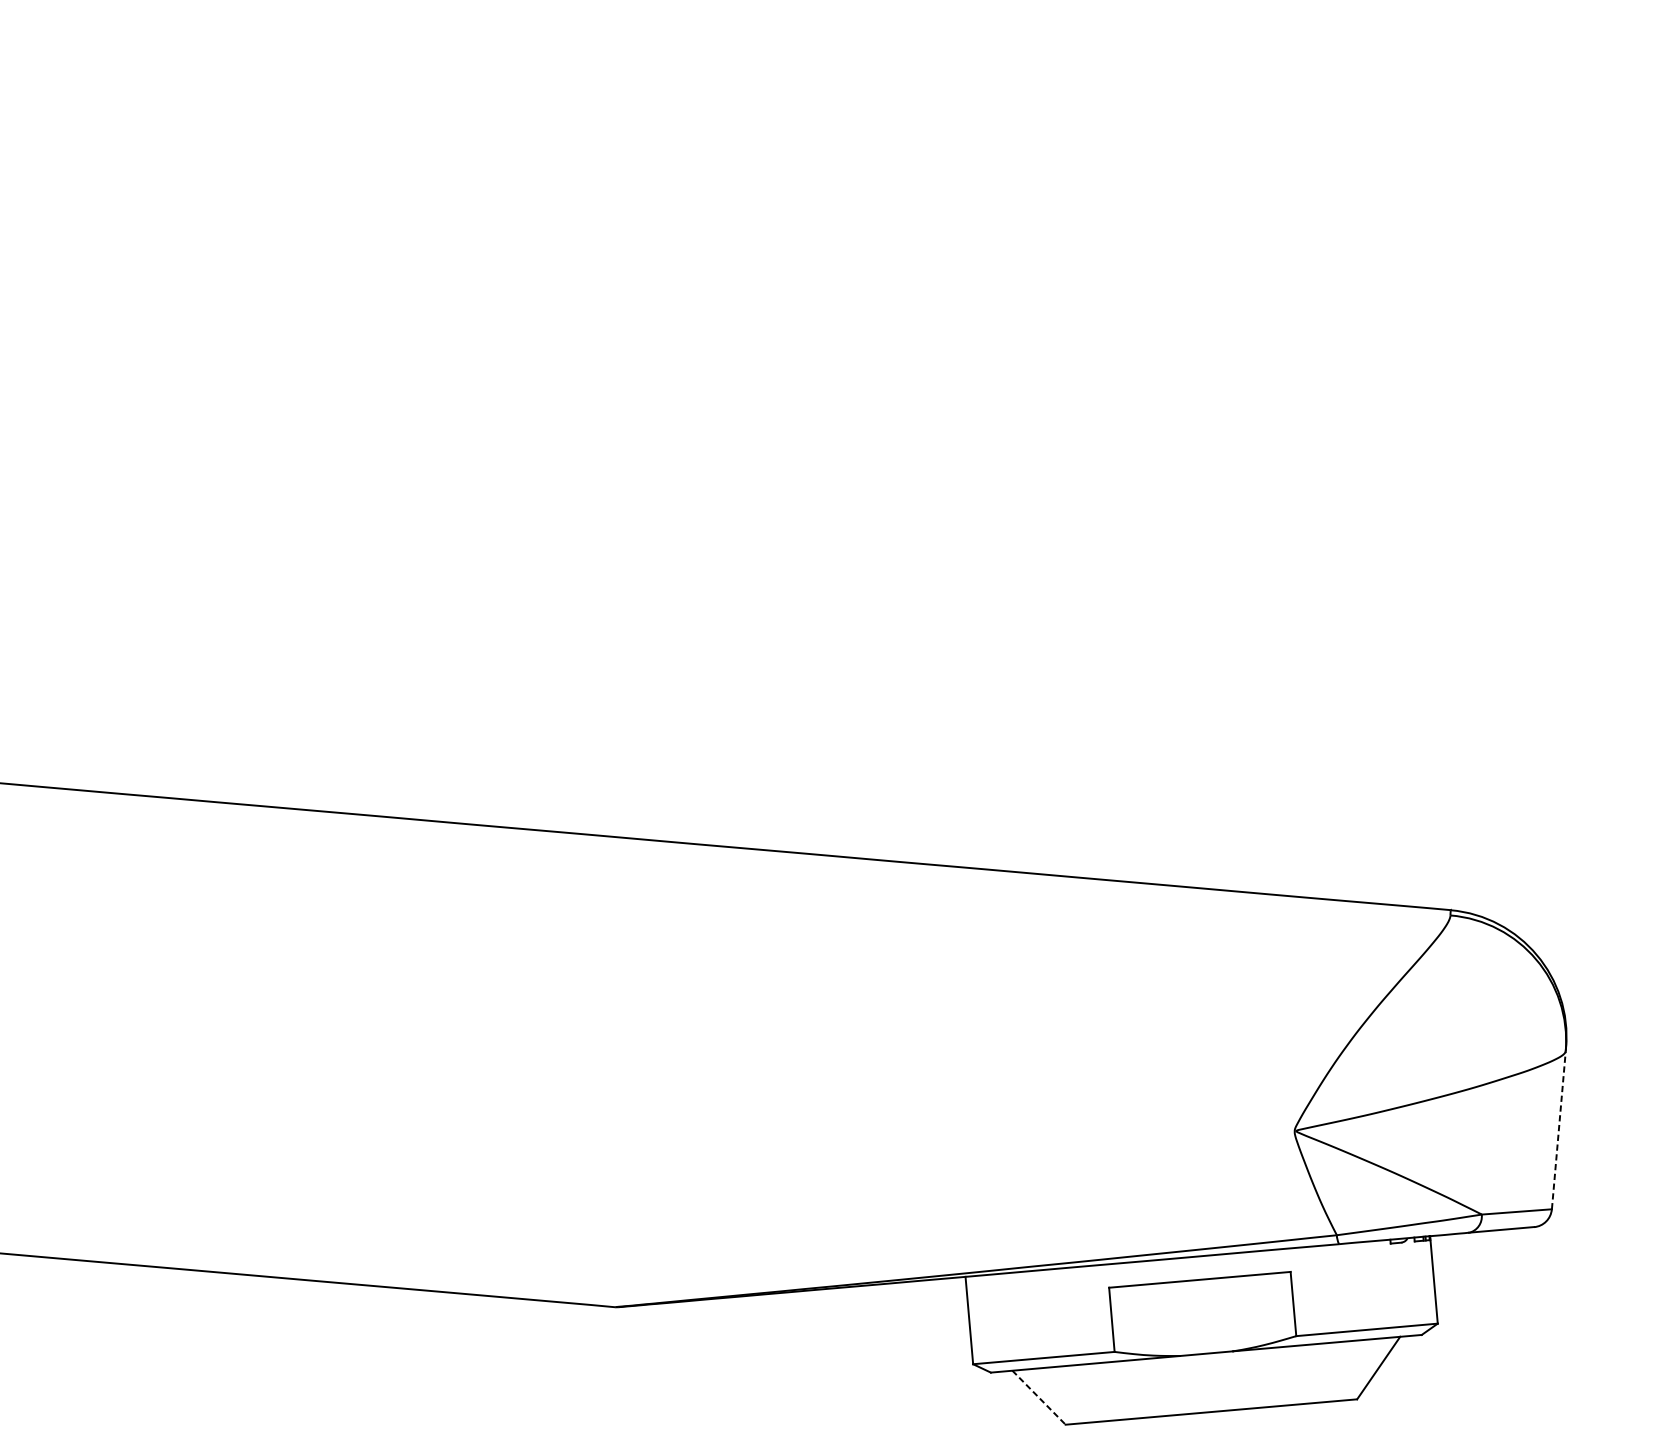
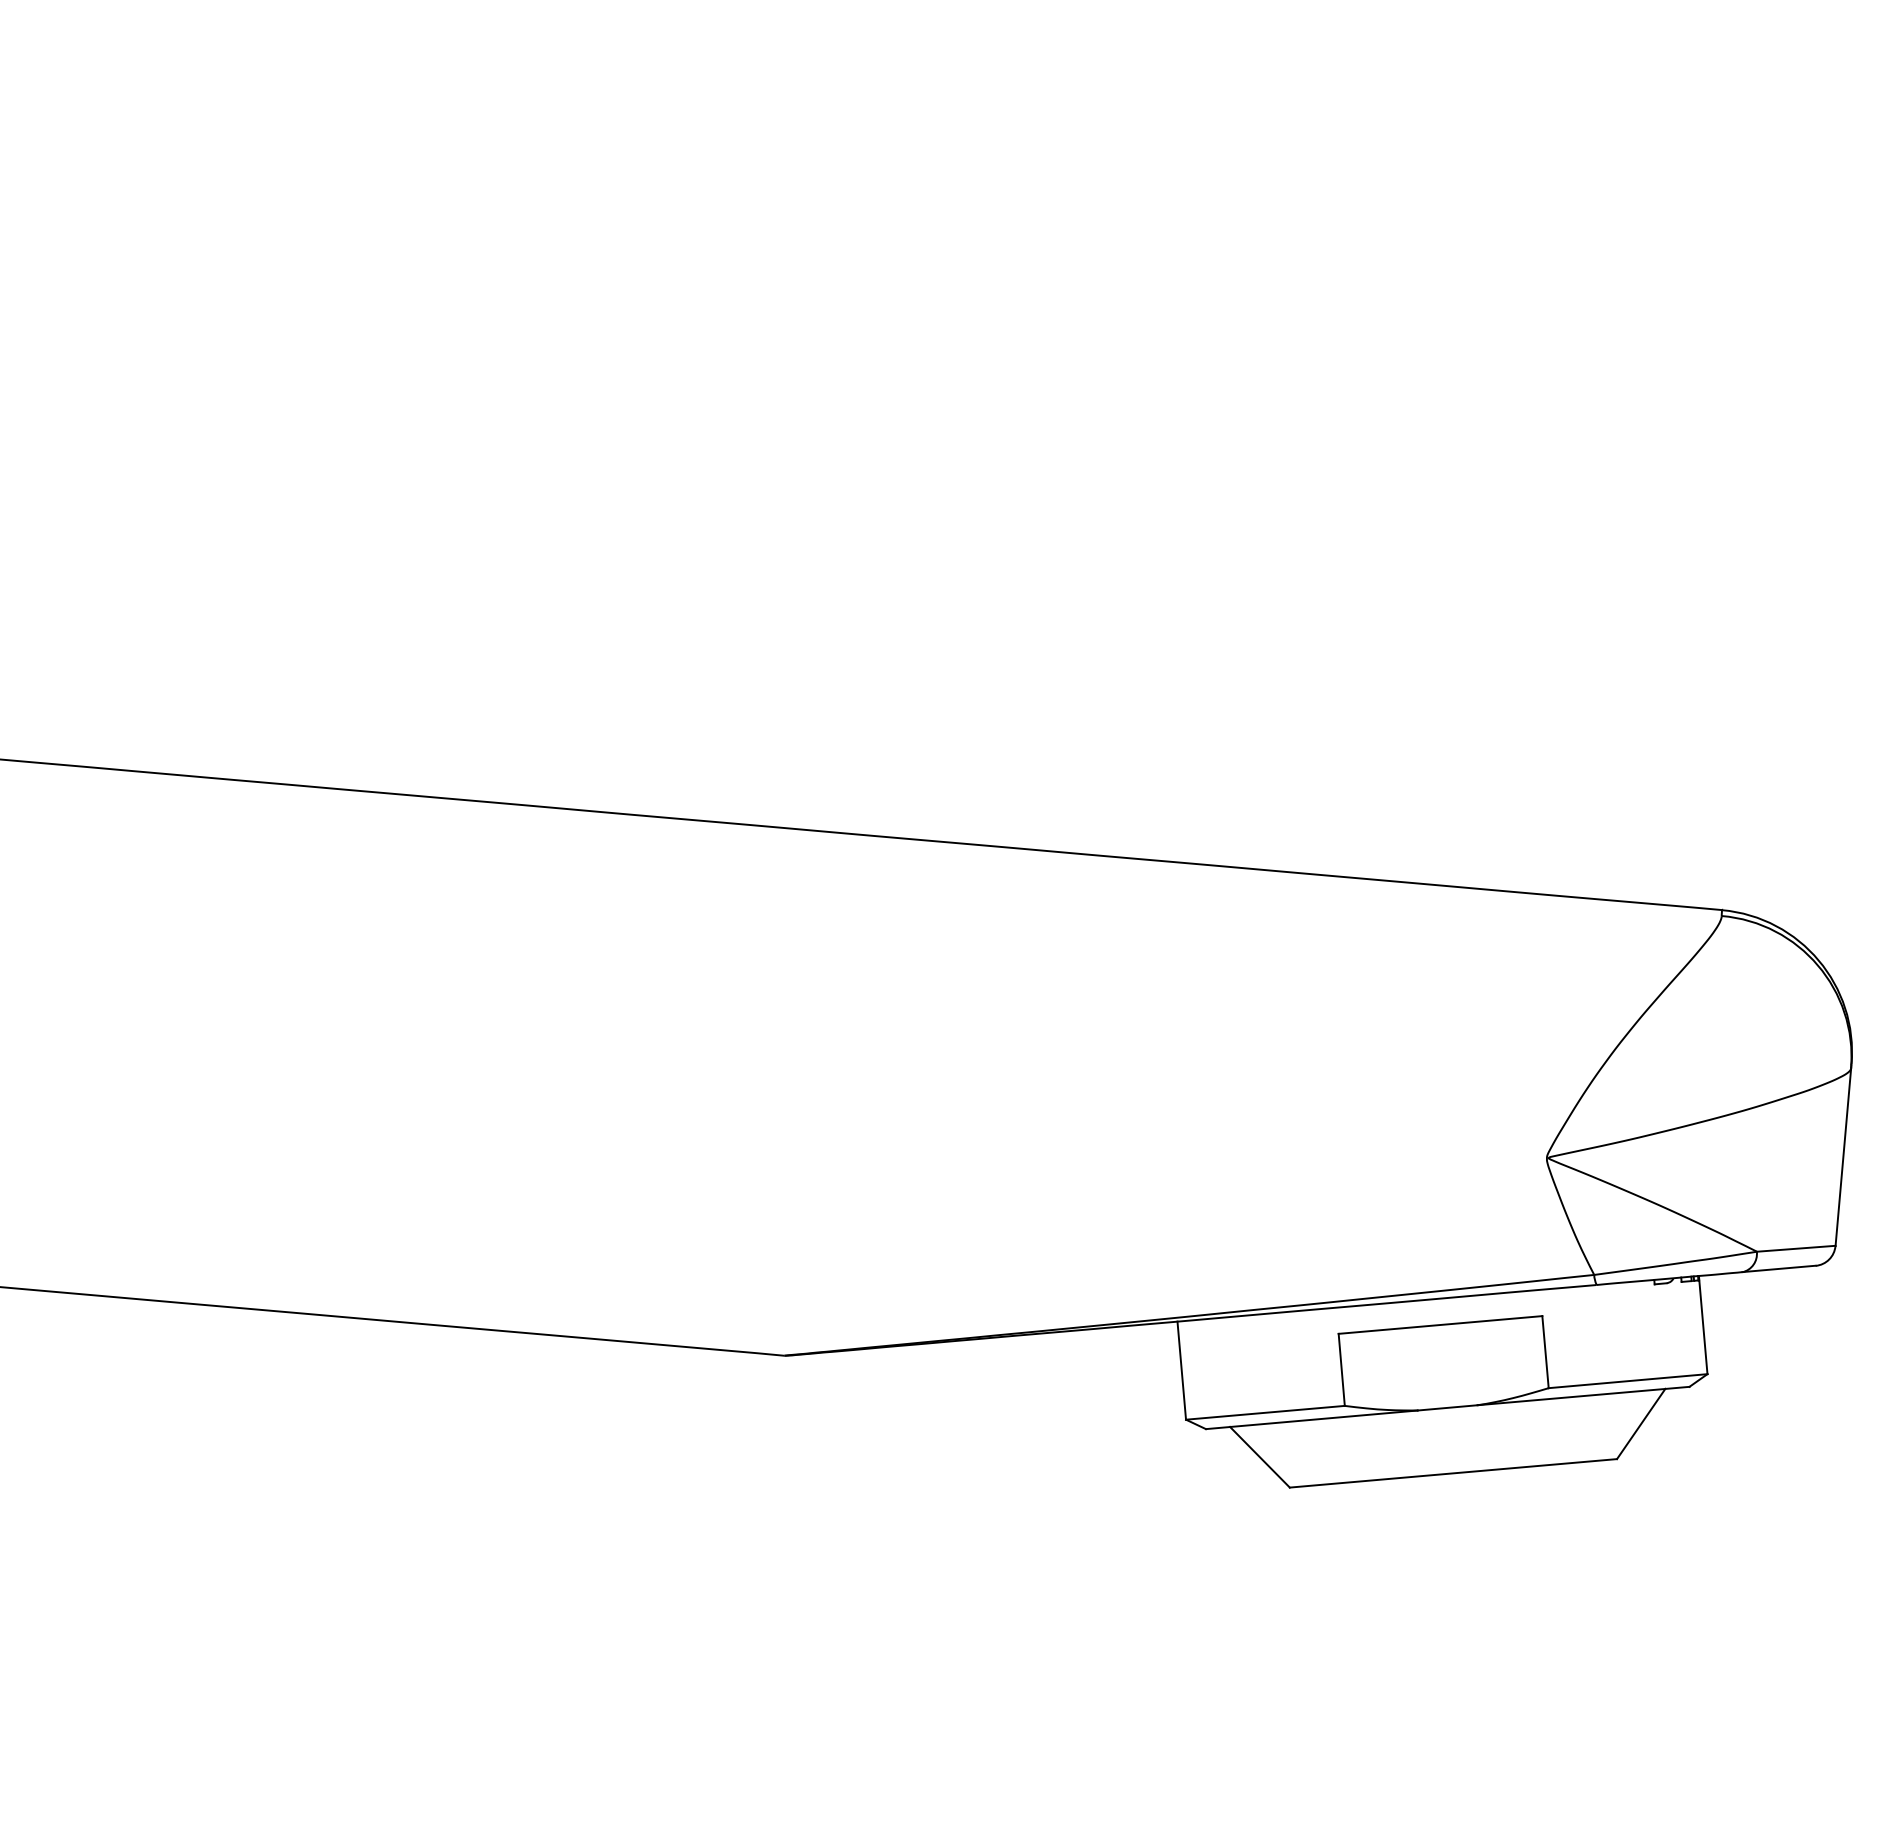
line: (1558, 1129) -> (1843, 1156), dashed -> solid
line: (1038, 1397) -> (1259, 1457), dashed -> solid

